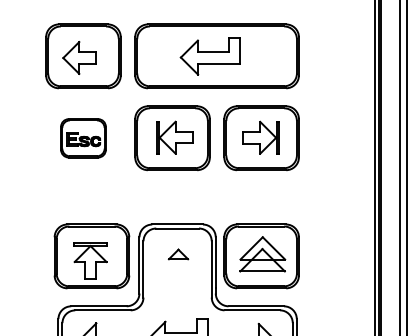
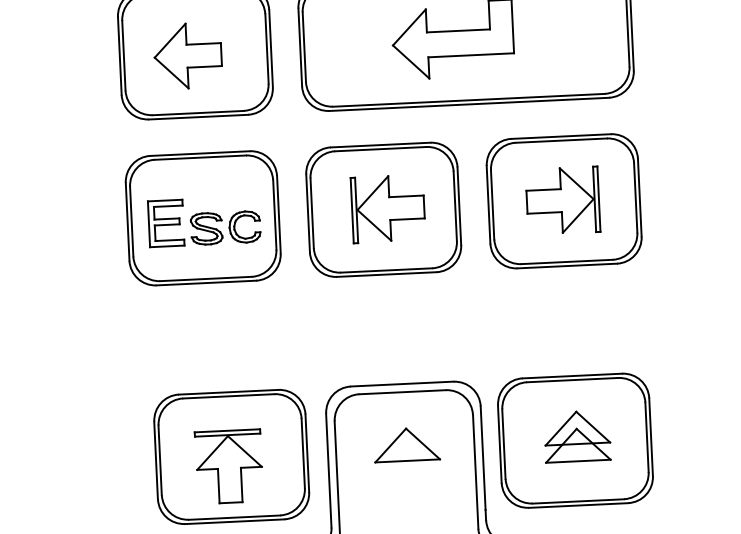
part: (83, 138) -> (203, 218), size x1.67
part: (178, 254) -> (406, 444), size x1.67
part: (262, 254) -> (577, 436), size x0.71

